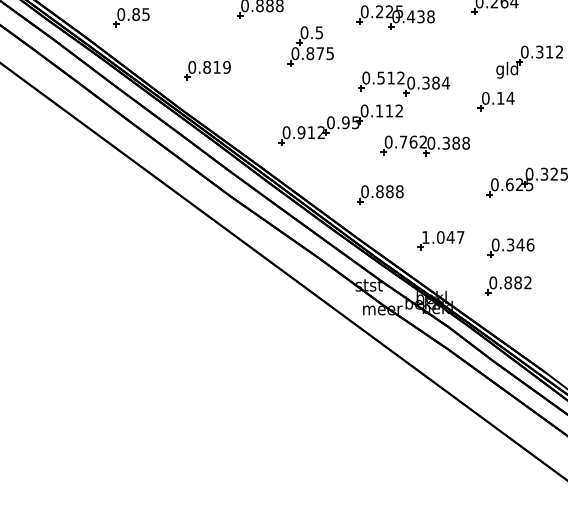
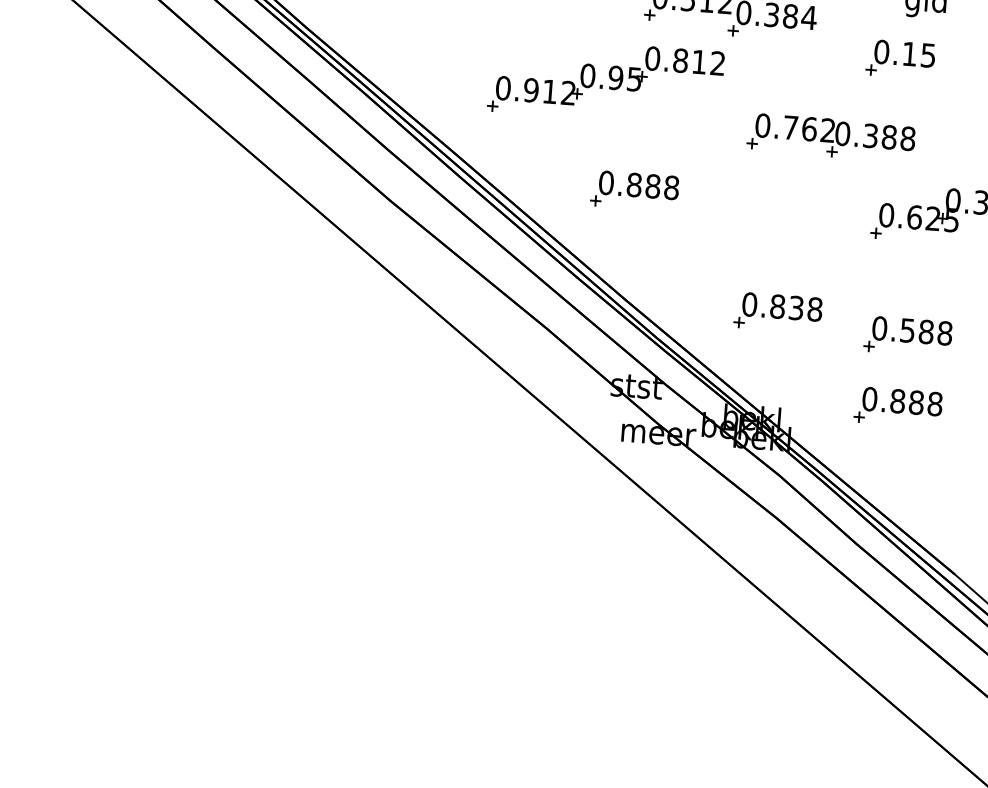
text: (510, 98) -> (928, 55), 0.14 -> 0.15
text: (379, 110) -> (680, 59), 0.112 -> 0.812
part: (424, 145) -> (829, 137), moved
part: (380, 194) -> (635, 190), moved
text: (443, 237) -> (782, 307), 1.047 -> 0.838
text: (520, 244) -> (926, 331), 0.346 -> 0.588
text: (527, 282) -> (934, 403), 0.882 -> 0.888

